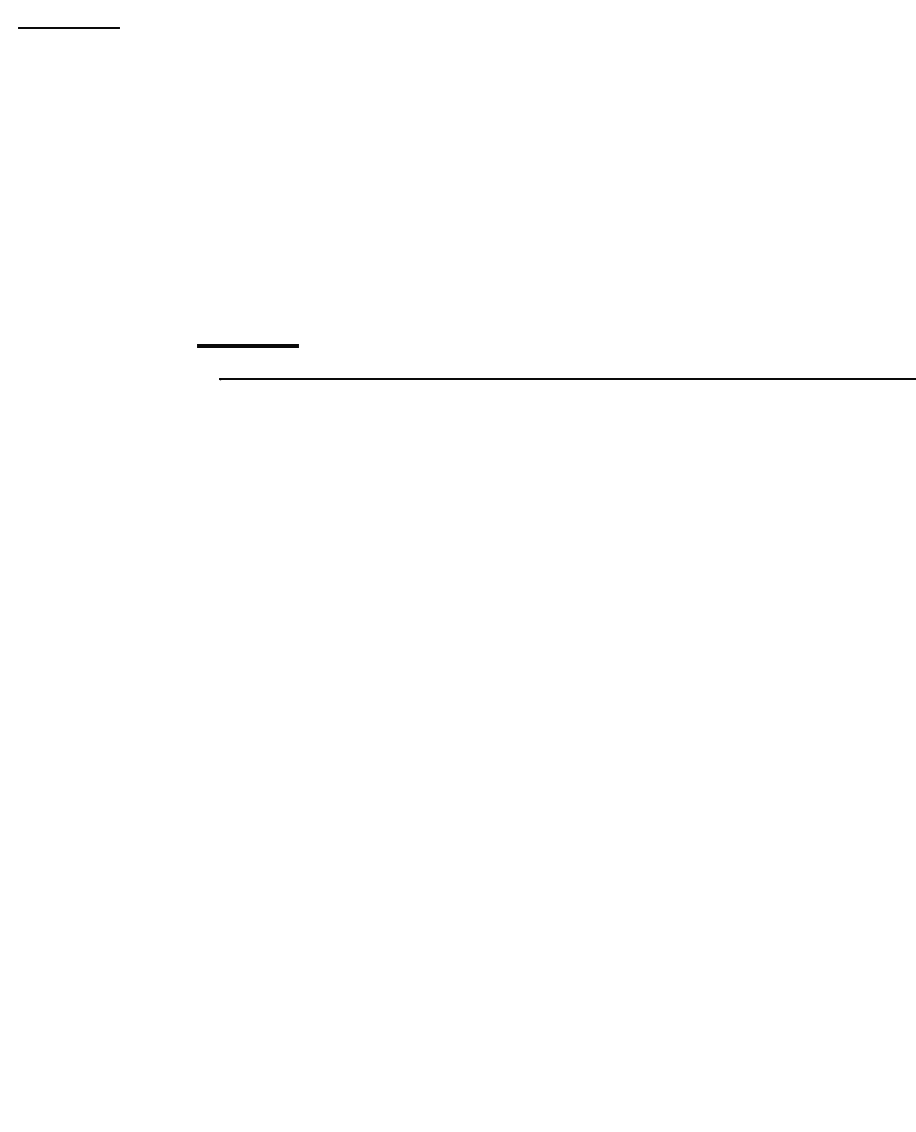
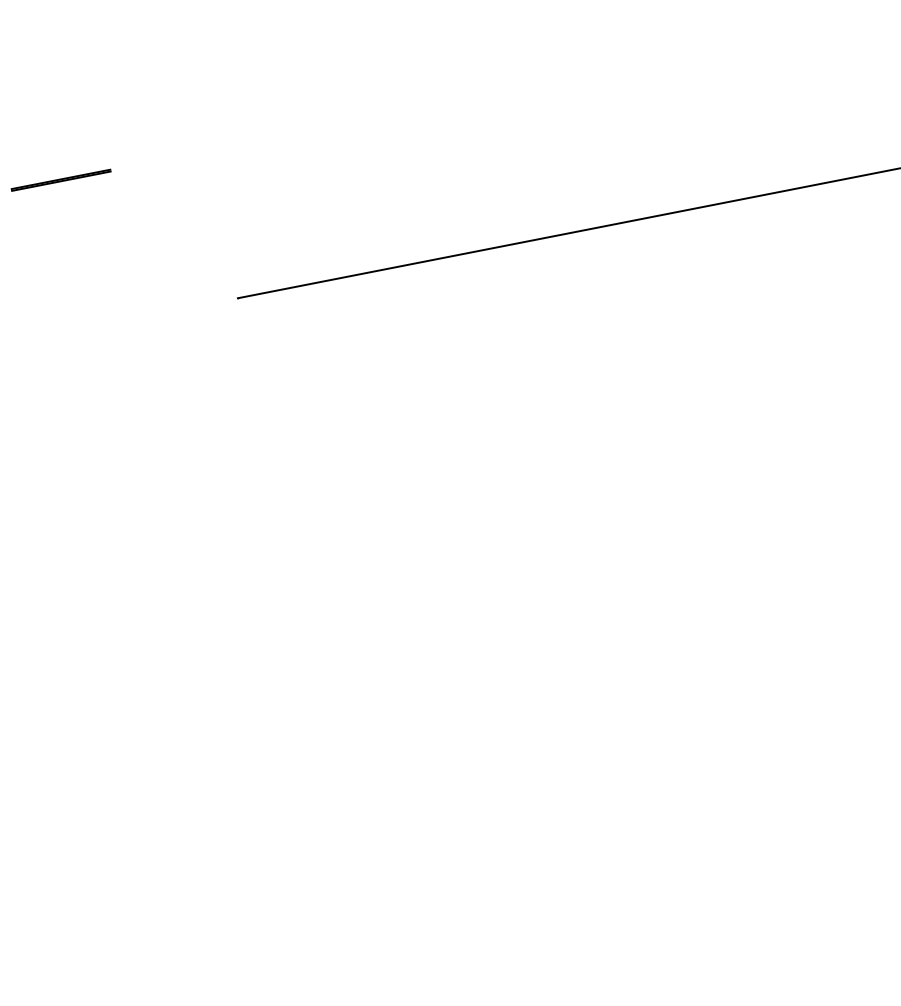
line: (247, 345) -> (60, 179), moved

